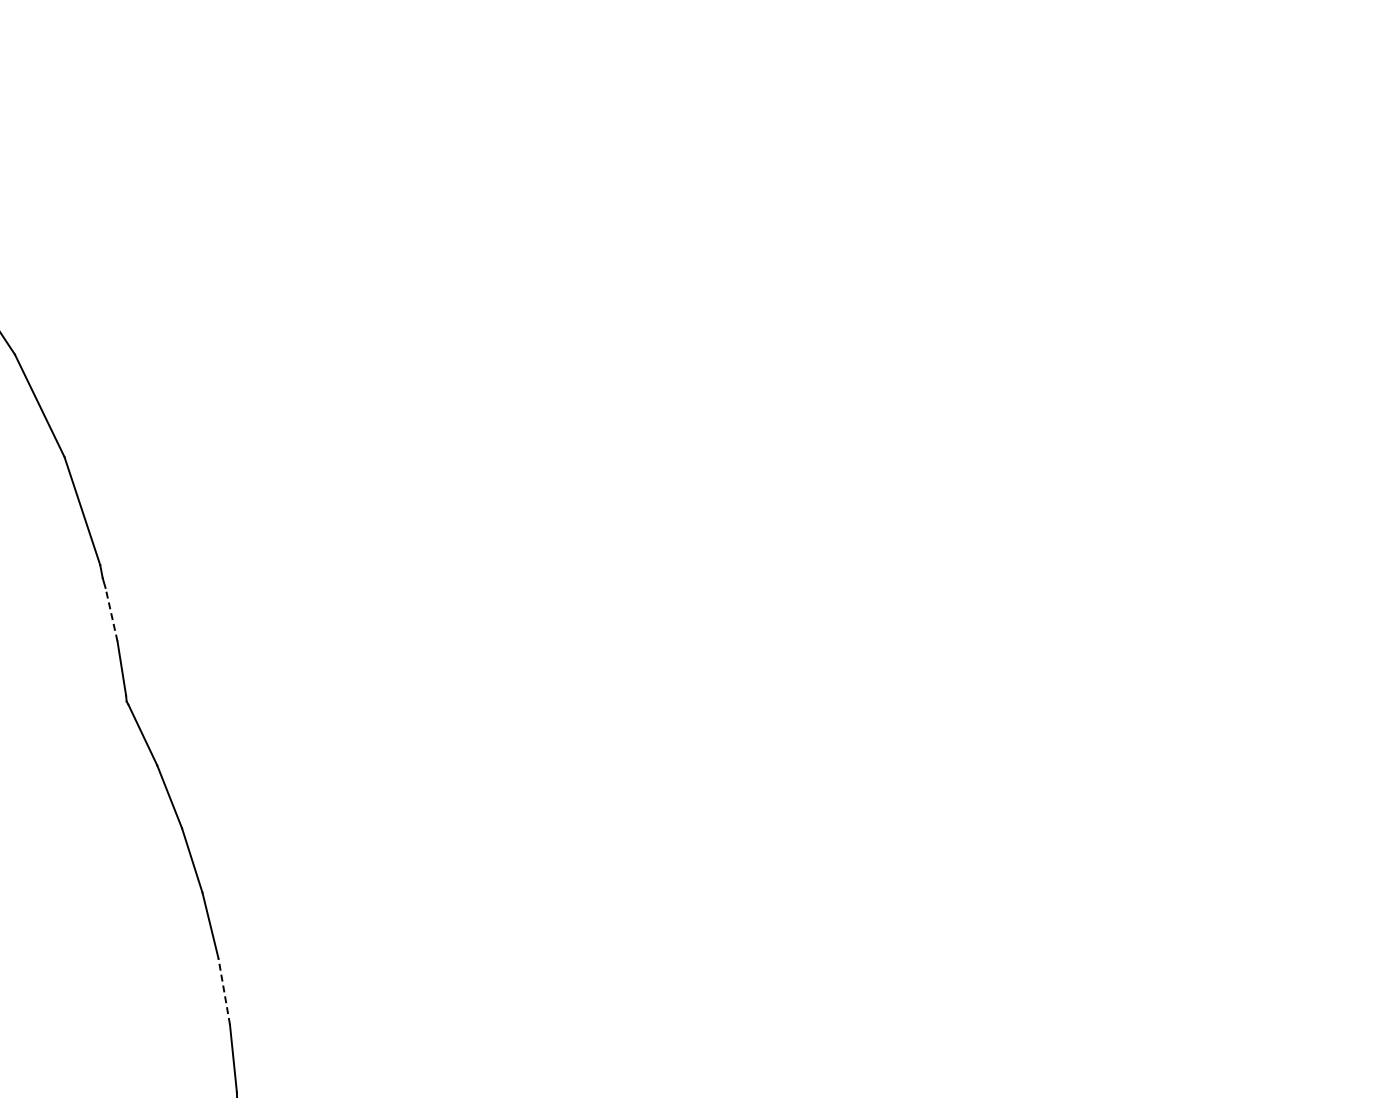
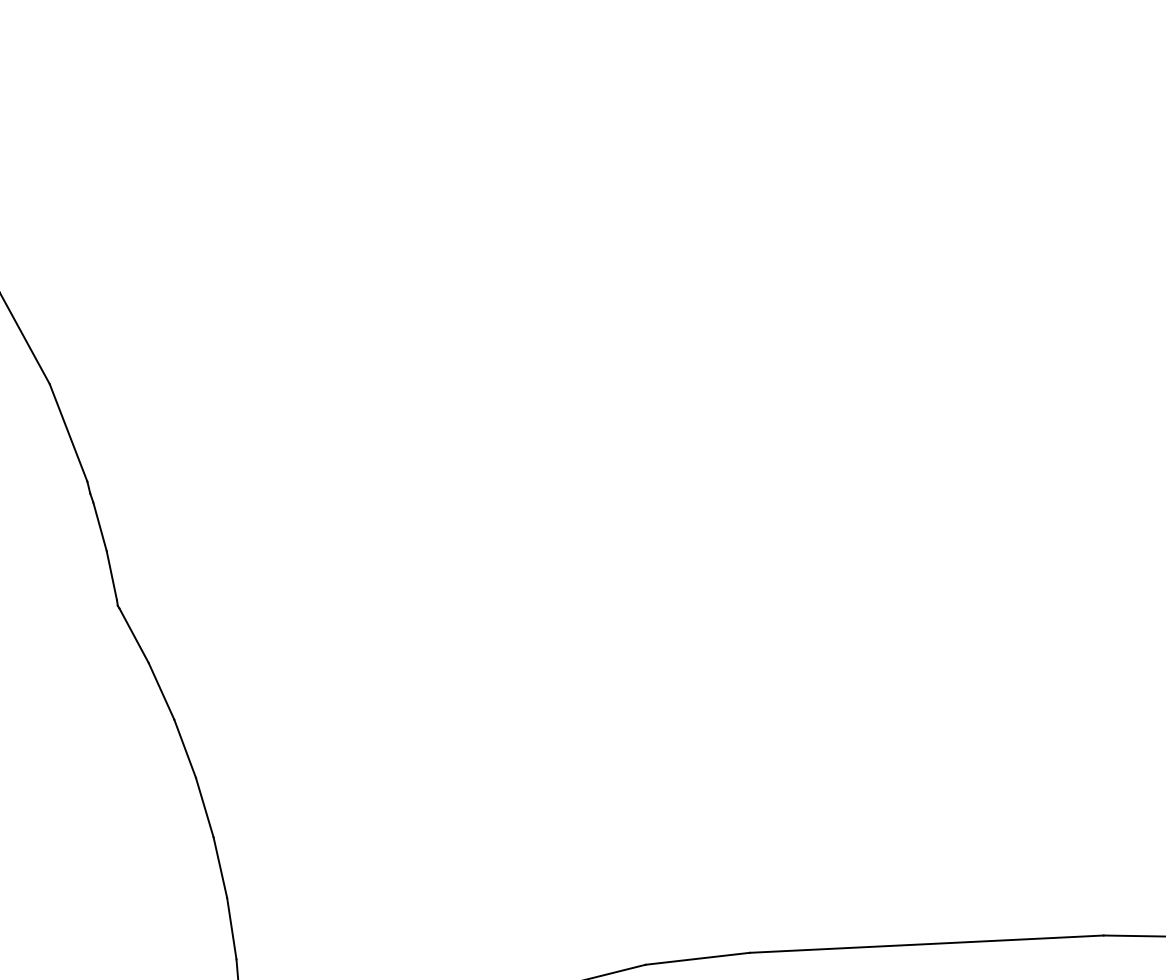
line: (111, 614) -> (99, 526), dashed -> solid
line: (224, 991) -> (220, 867), dashed -> solid

